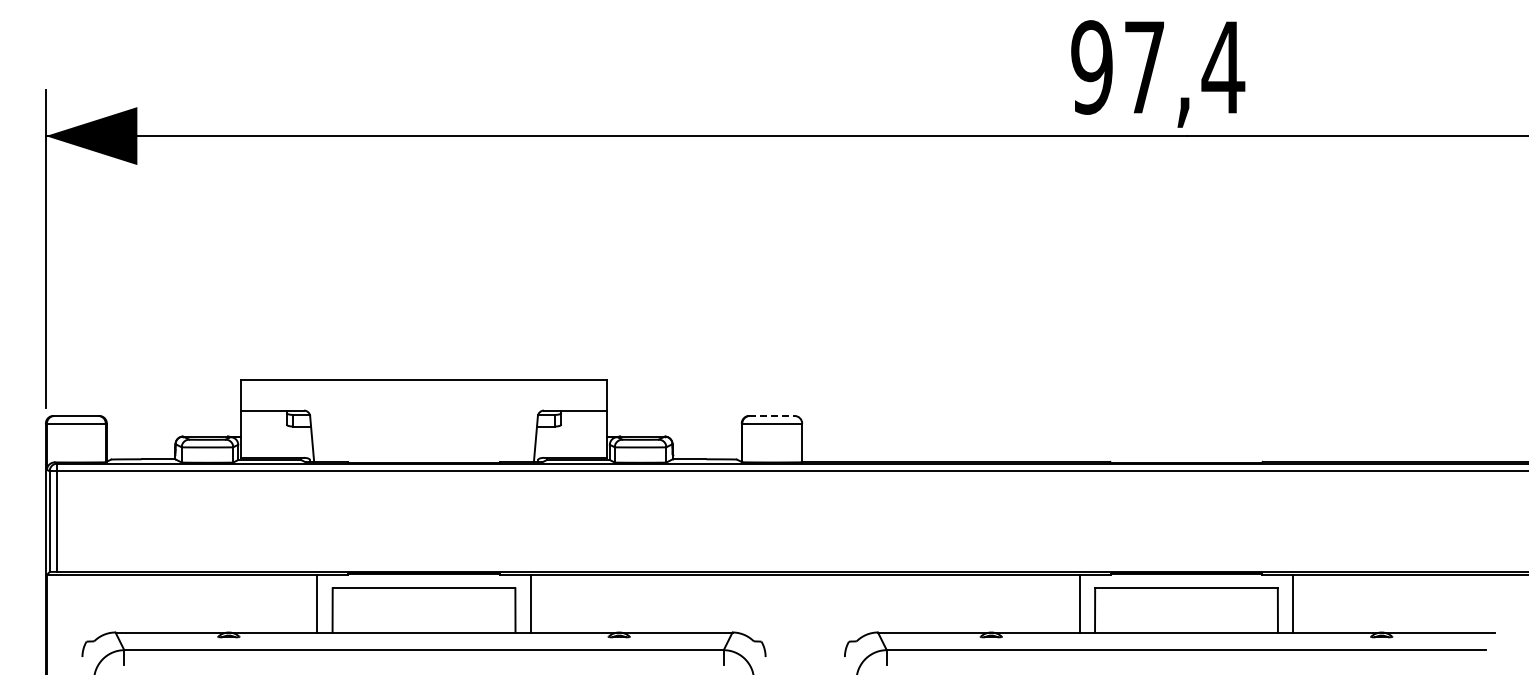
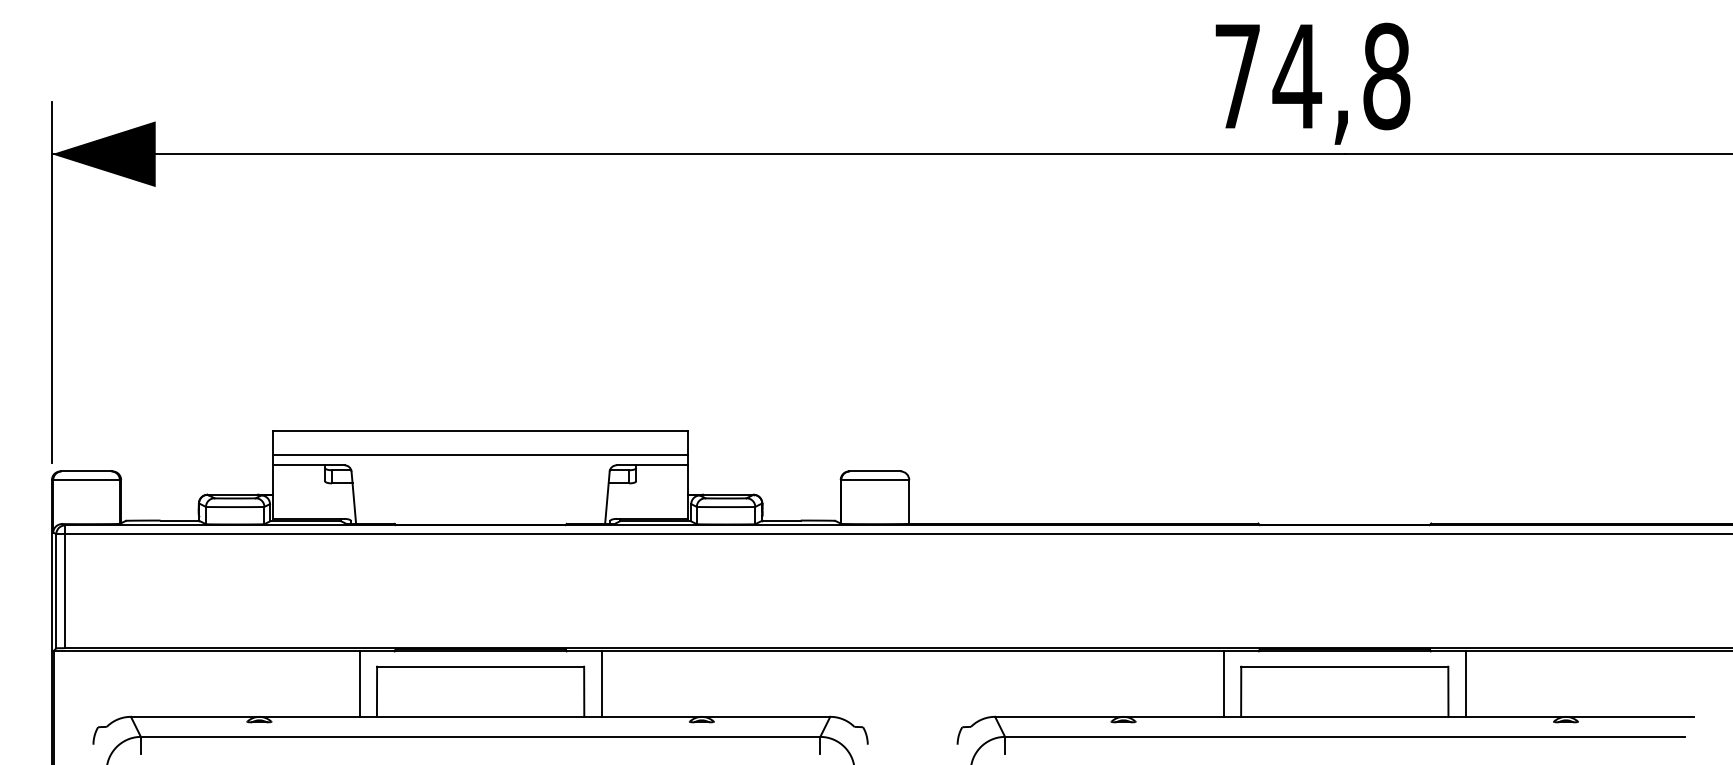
text: (1158, 67) -> (1313, 76), 97,4 -> 74,8
line: (424, 401) -> (481, 455), added
line: (771, 415) -> (874, 470), dashed -> solid

